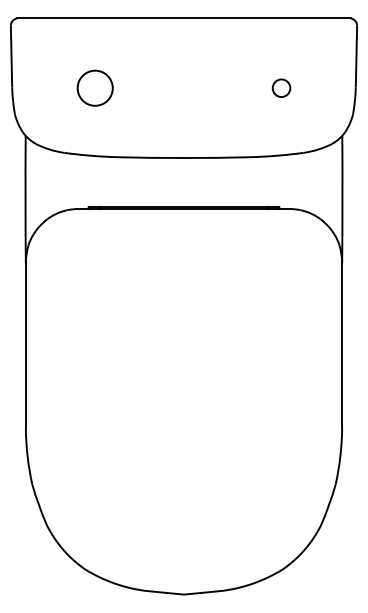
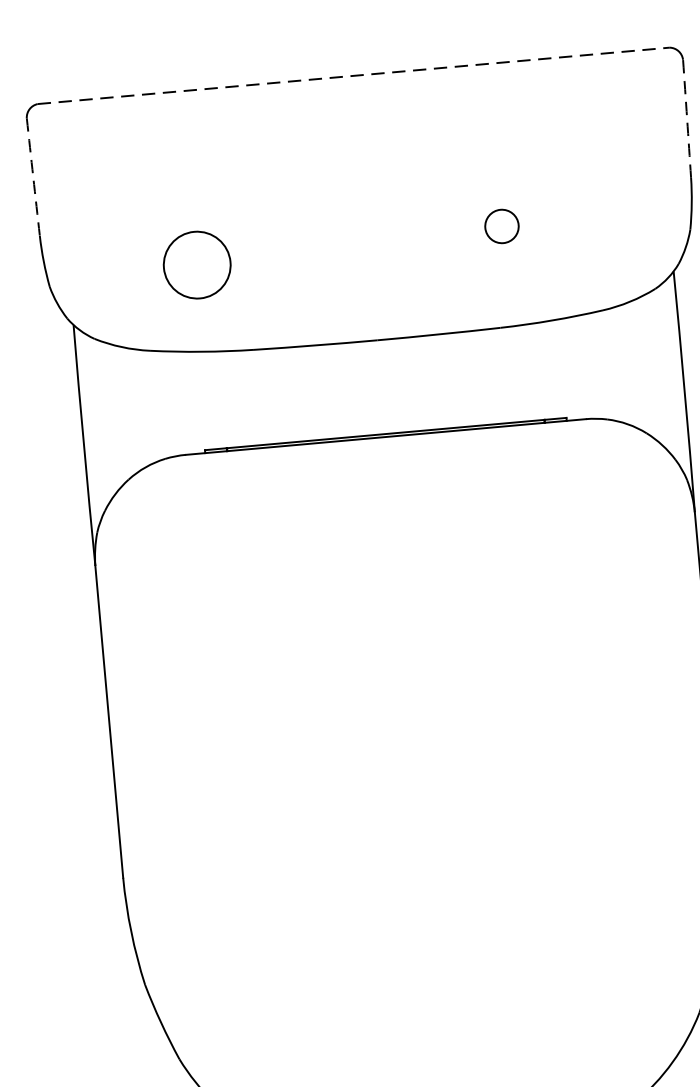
line: (184, 18) -> (354, 75), solid -> dashed
arc: (11, 56) -> (33, 177), solid -> dashed
arc: (356, 56) -> (687, 118), solid -> dashed
circle: (94, 87) -> (195, 263), moved
circle: (281, 87) -> (501, 225), moved

